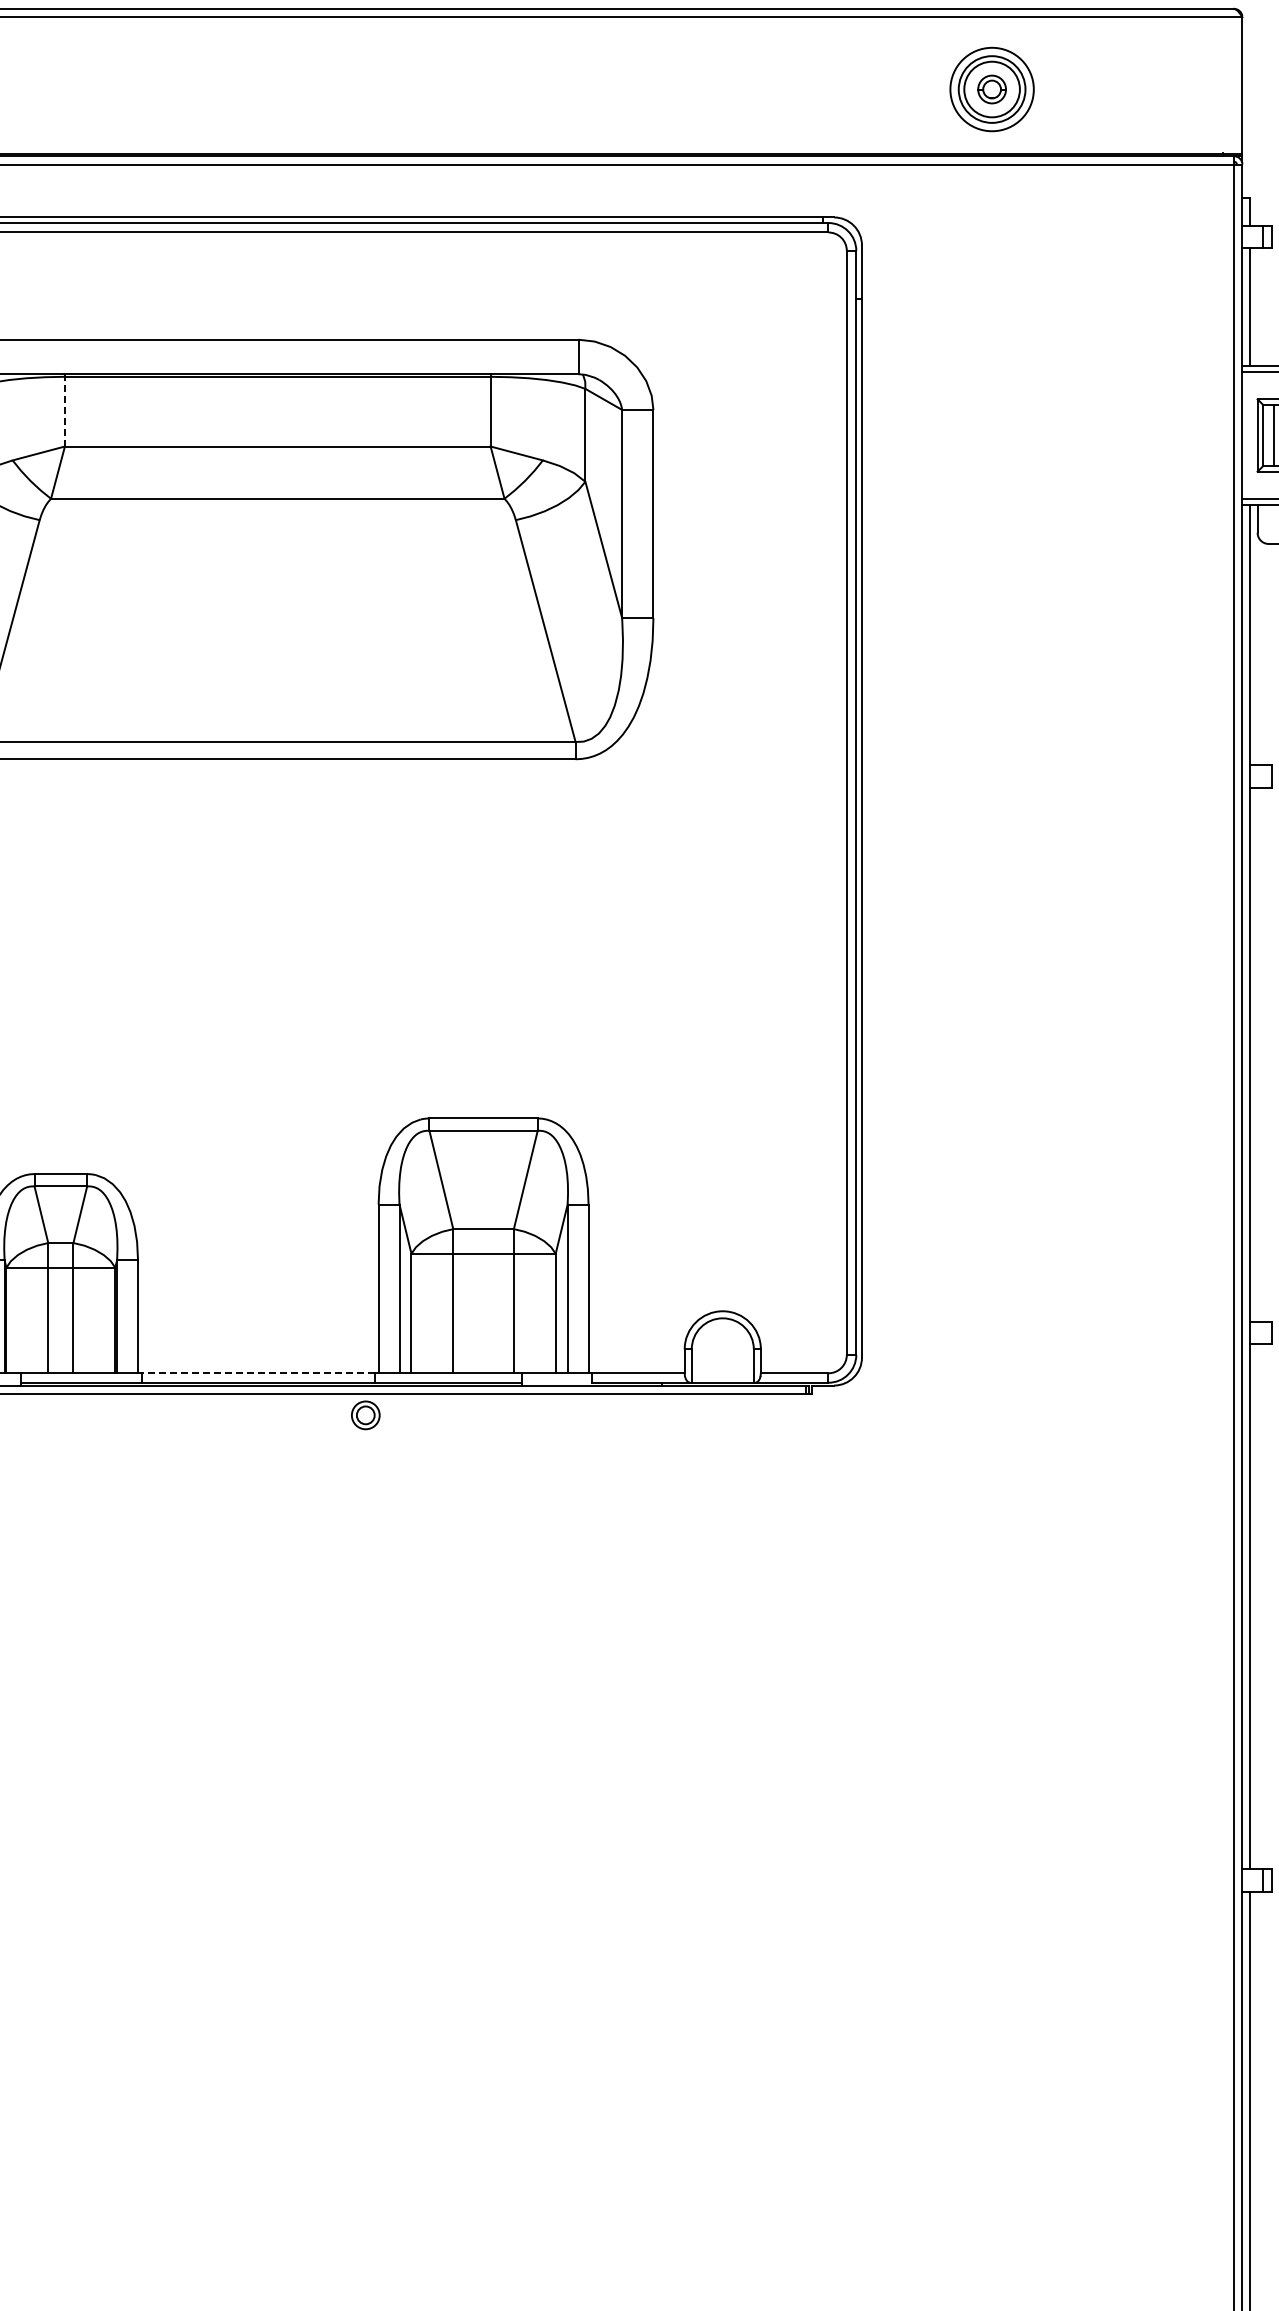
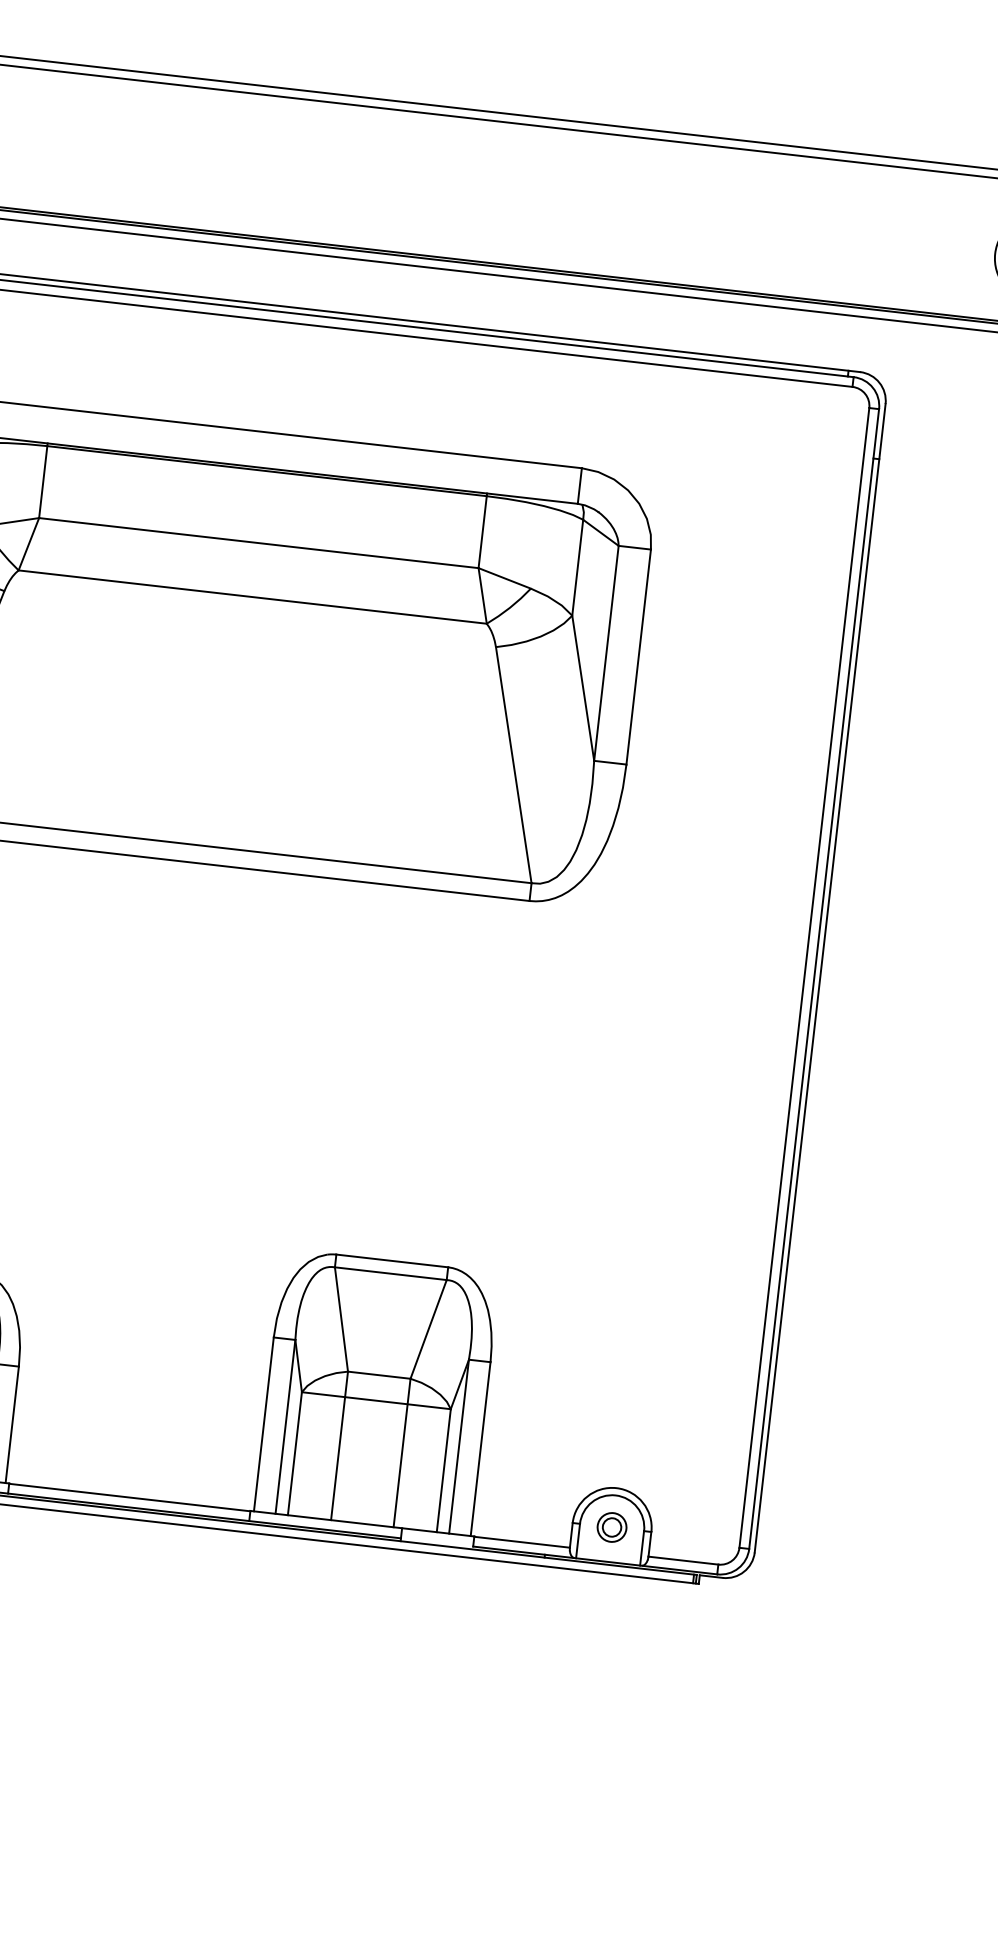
line: (64, 409) -> (43, 479), dashed -> solid
line: (258, 1373) -> (129, 1497), dashed -> solid
part: (365, 1415) -> (611, 1527), moved

